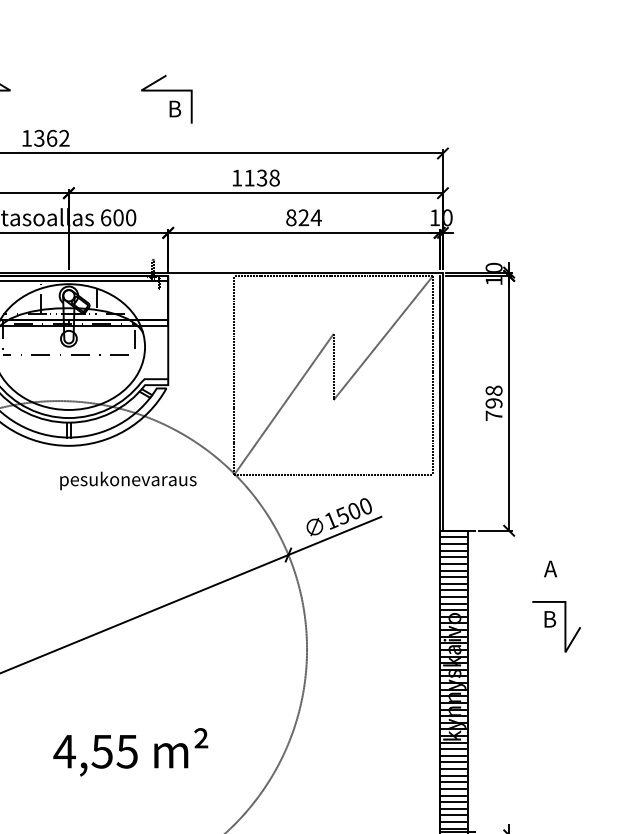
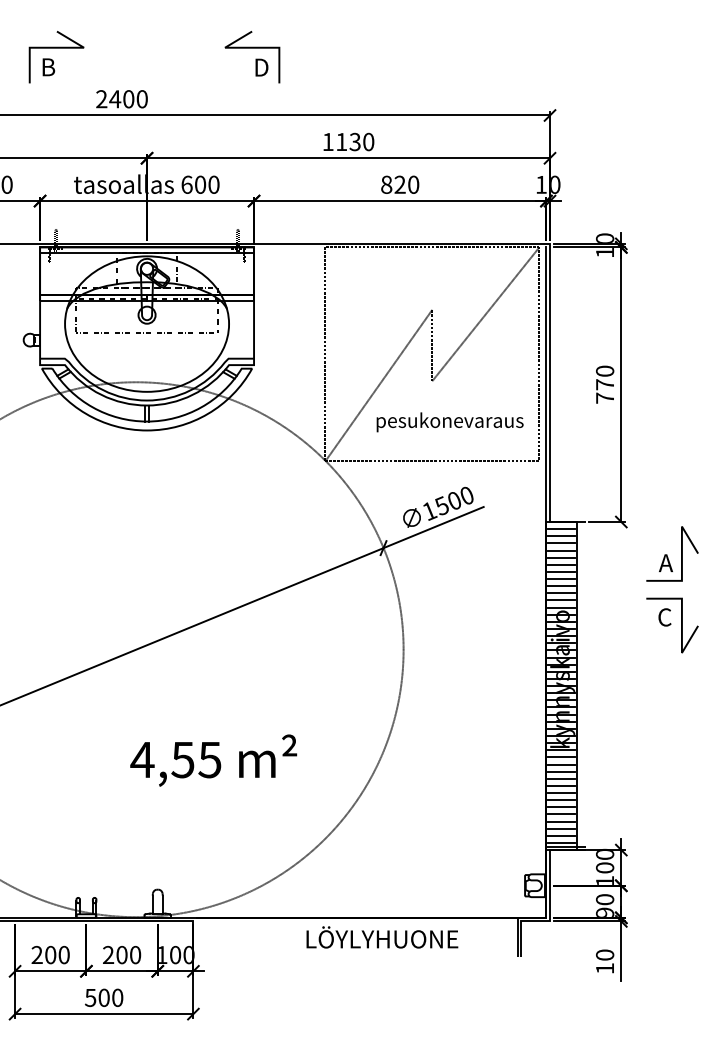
text: (176, 108) -> (262, 67), B -> D
text: (45, 138) -> (121, 99), 1362 -> 2400
text: (274, 177) -> (368, 141), 1138 -> 1130
text: (316, 217) -> (413, 184), 824 -> 820
text: (494, 396) -> (605, 377), 798 -> 770
text: (127, 481) -> (449, 422), moved
line: (564, 560) -> (681, 553), added
text: (549, 619) -> (664, 617), B -> C

